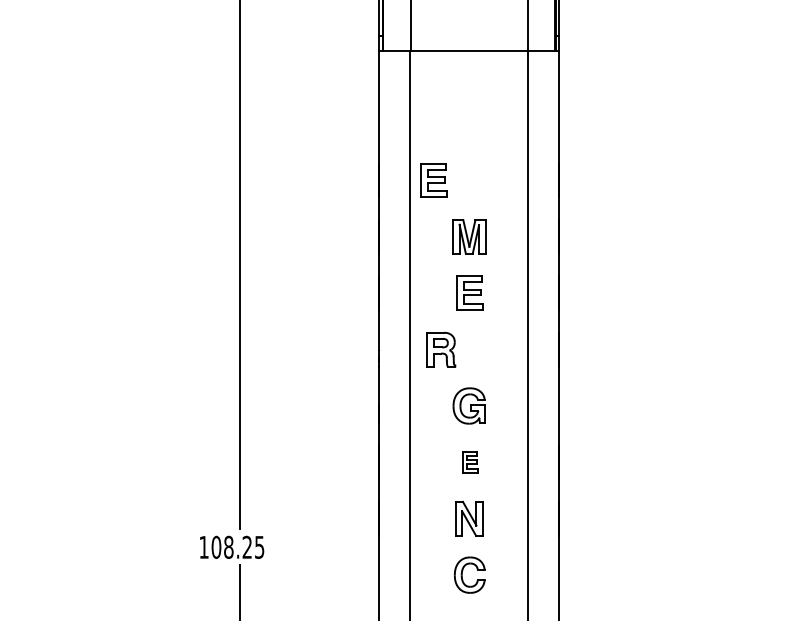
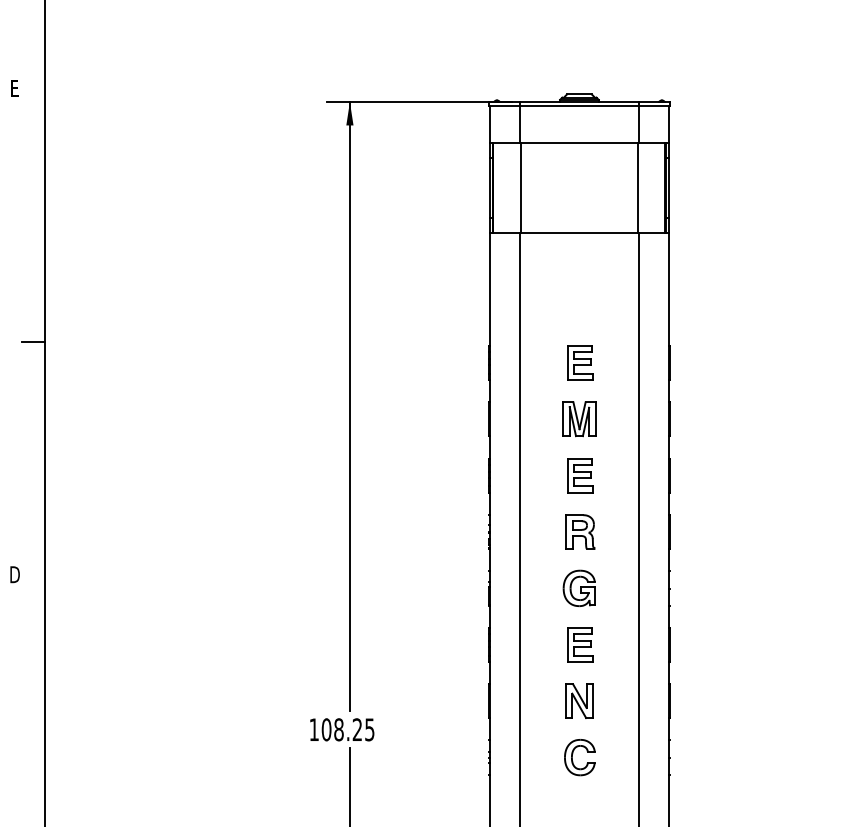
part: (434, 180) -> (580, 362), moved
part: (441, 349) -> (580, 531), moved
part: (470, 462) -> (580, 644), size x1.67

